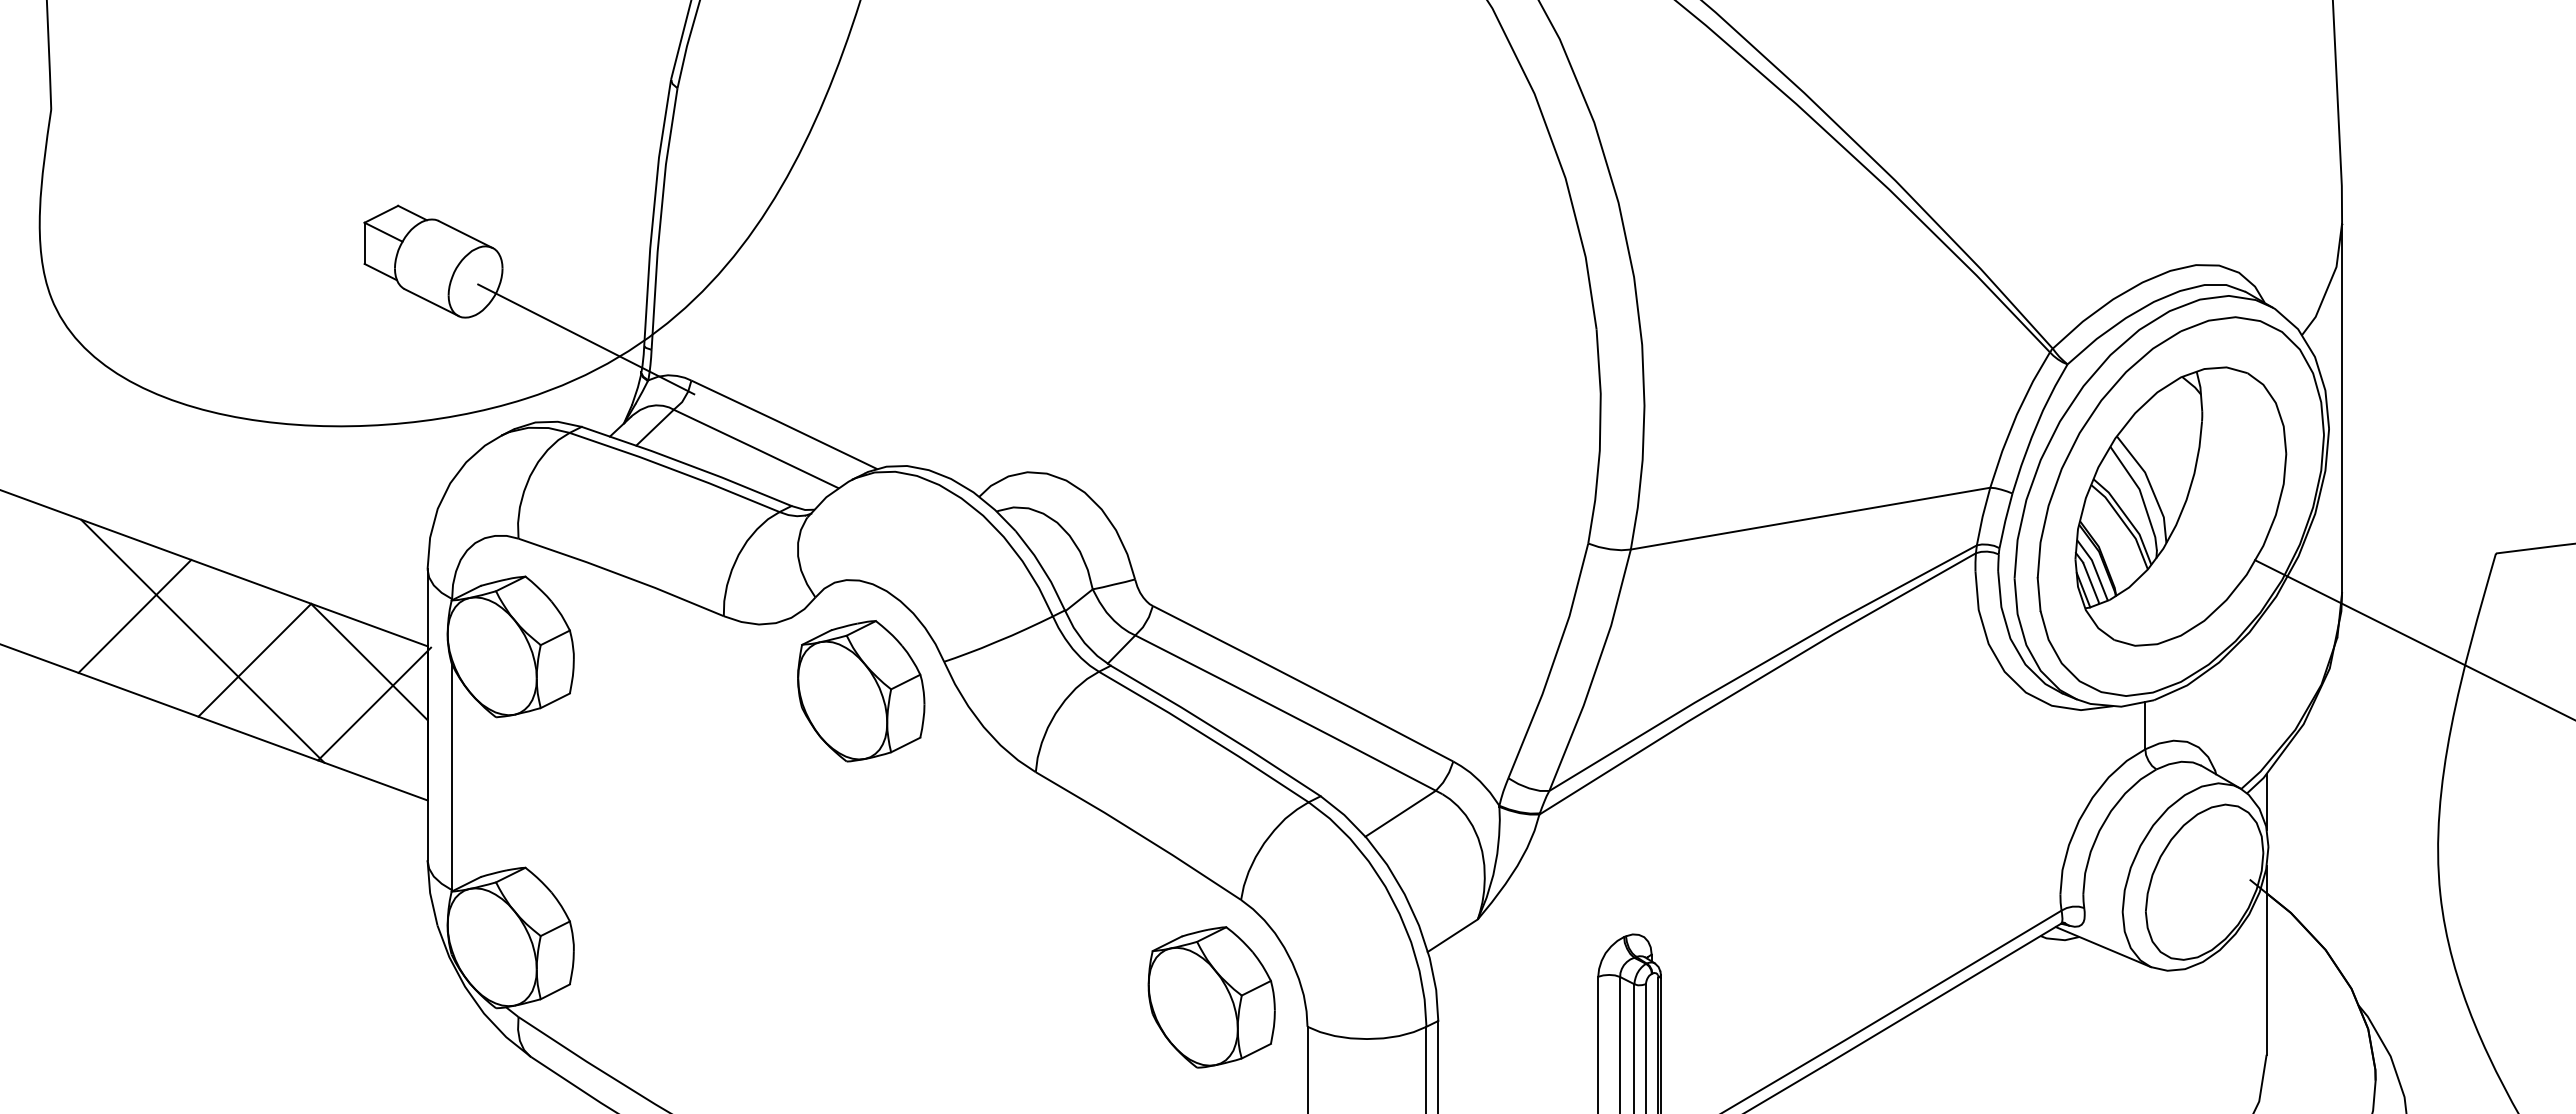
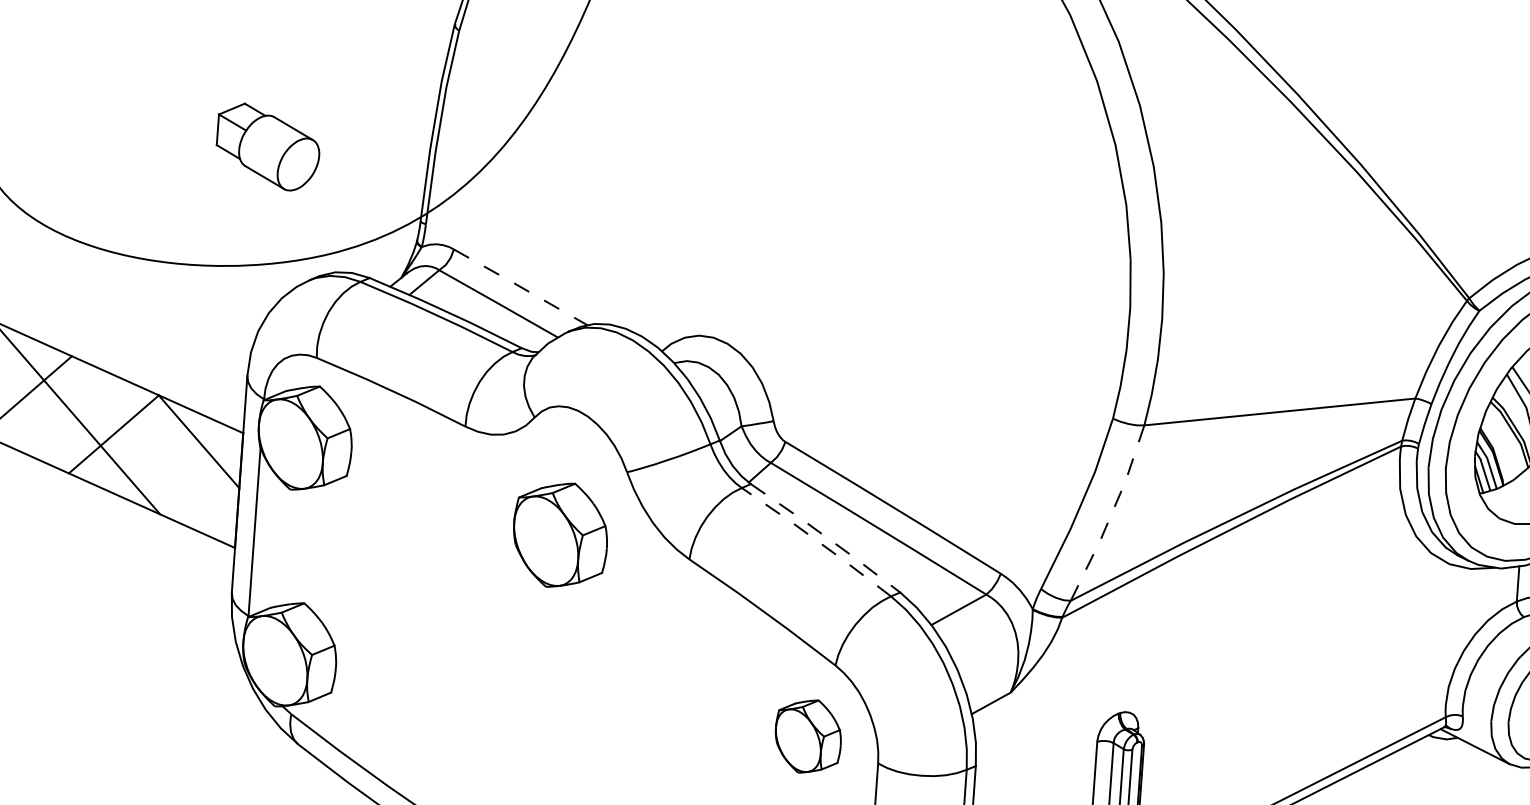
line: (586, 339) -> (377, 213), removed
line: (784, 424) -> (520, 287), solid -> dashed
line: (1595, 671) -> (1111, 514), solid -> dashed
part: (861, 691) -> (560, 535), moved
line: (374, 703) -> (200, 472), removed
line: (1217, 729) -> (827, 537), solid -> dashed
line: (1204, 735) -> (817, 541), solid -> dashed
part: (1211, 997) -> (808, 736), size x0.7

